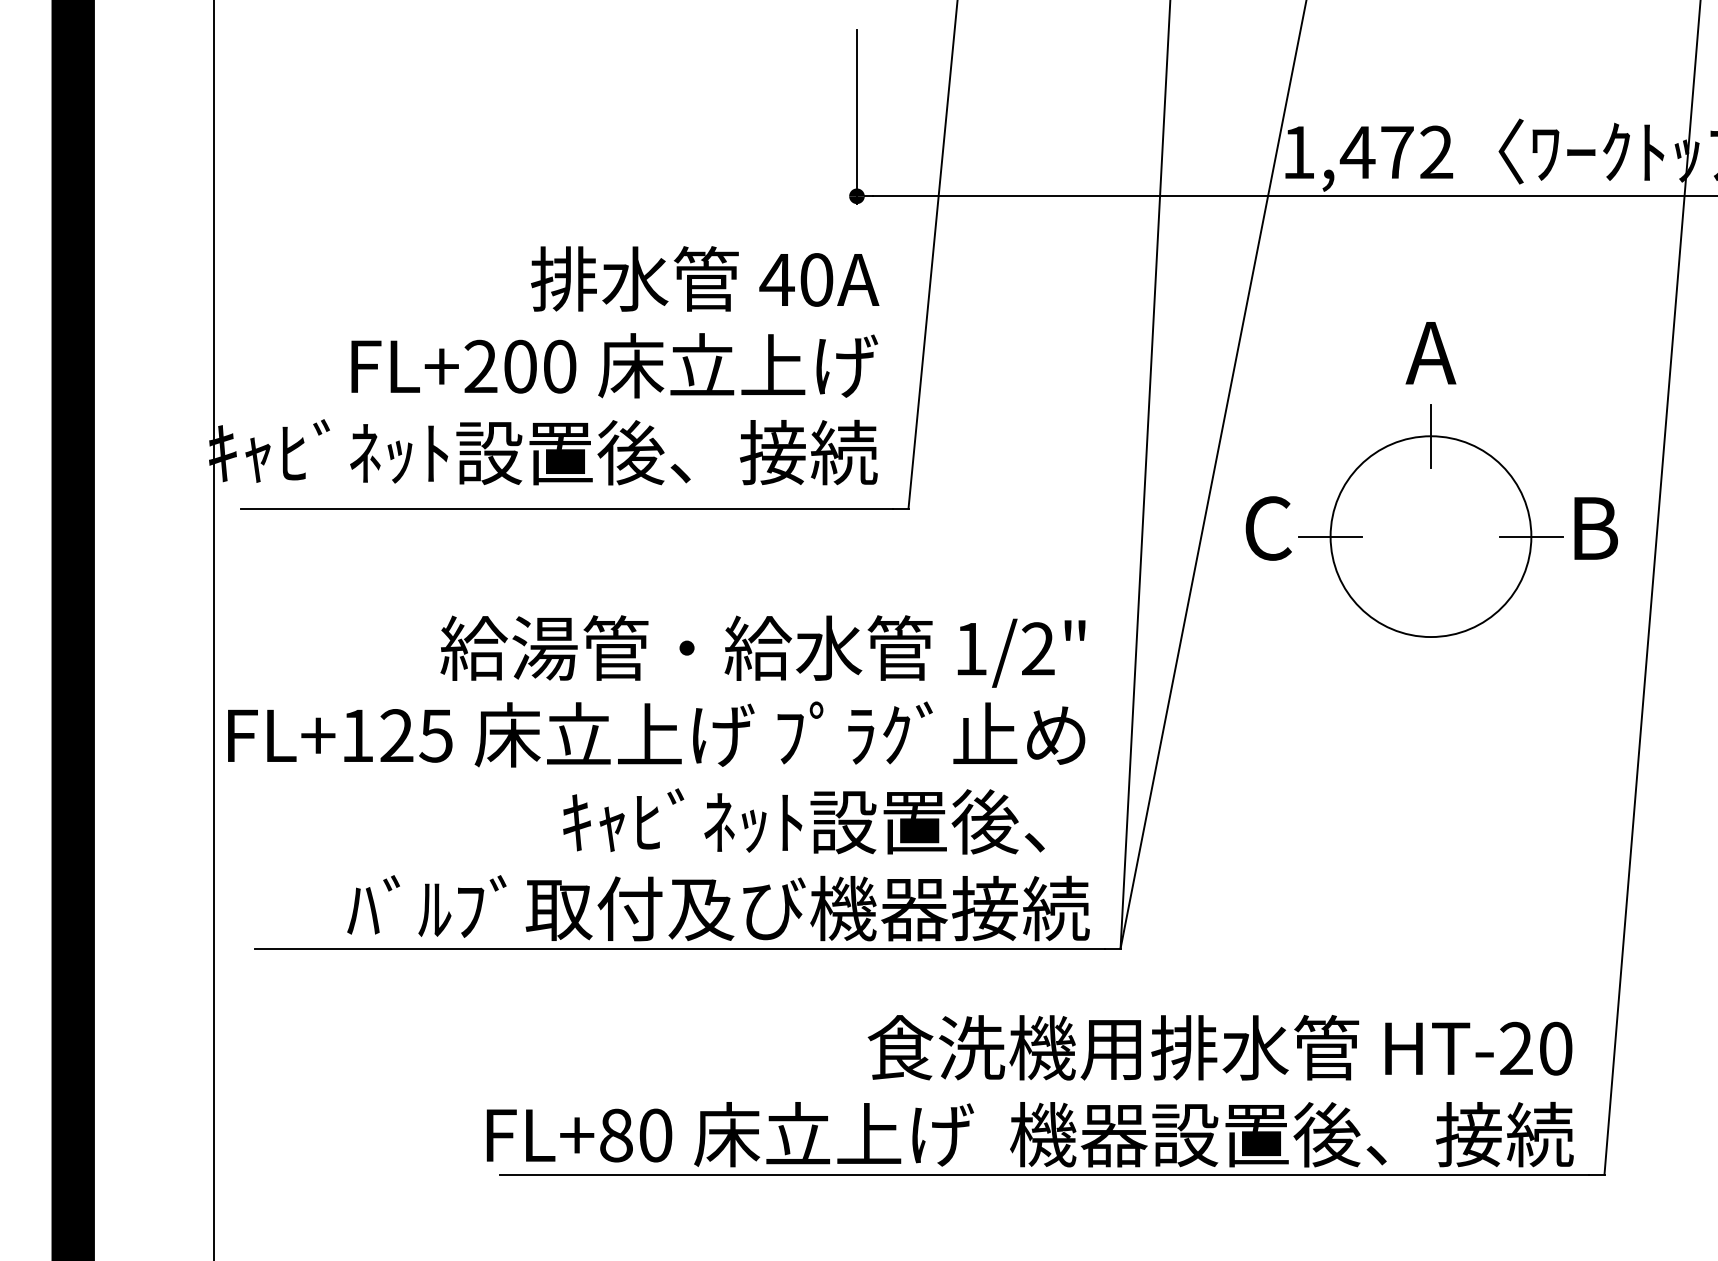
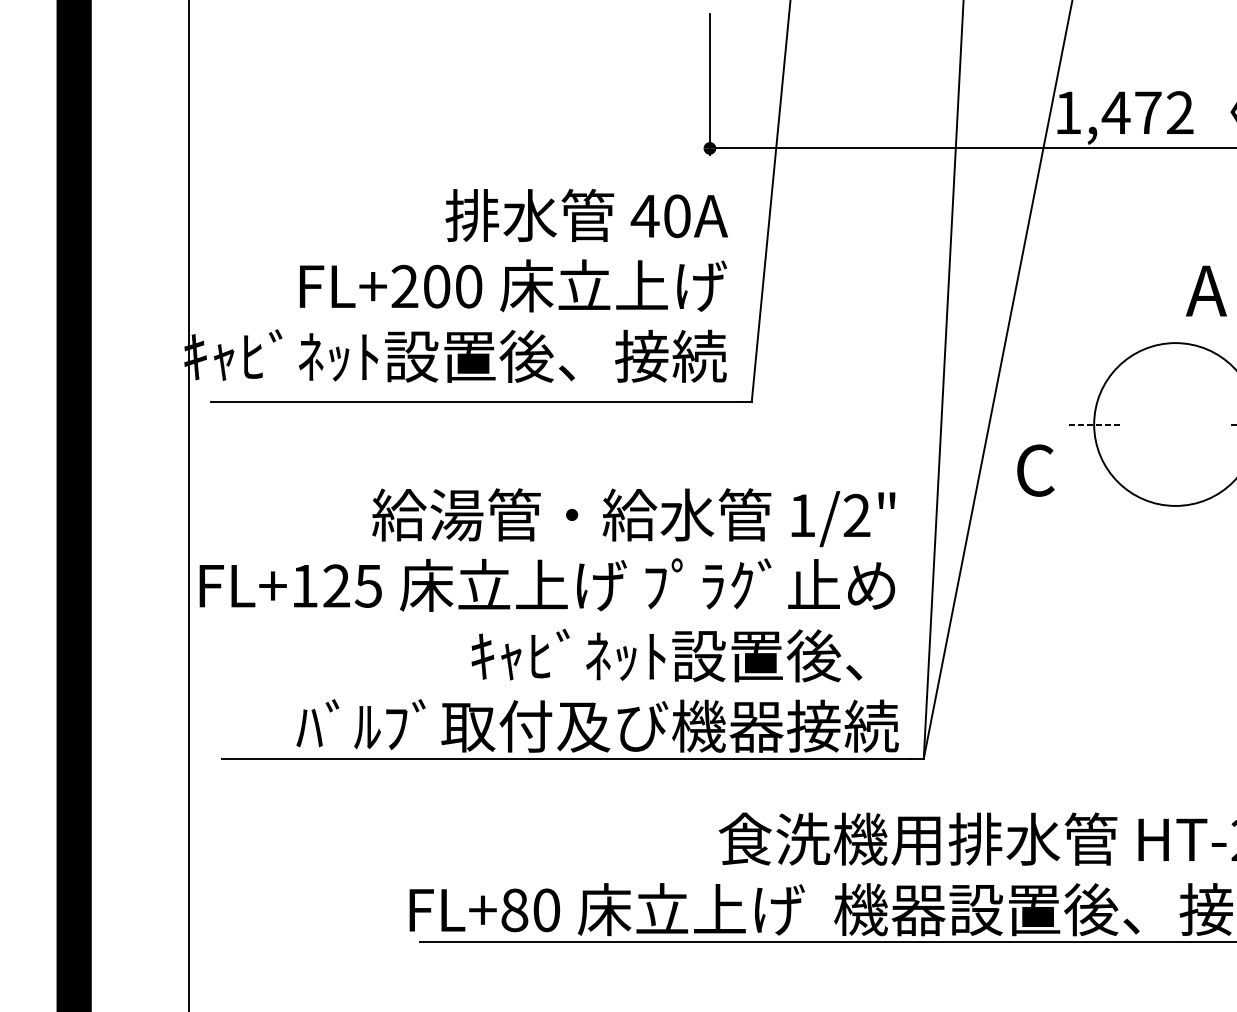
text: (1430, 353) -> (1206, 291), moved
line: (1430, 436) -> (1175, 343), removed
text: (1268, 528) -> (1035, 470), moved
line: (1330, 536) -> (1094, 424), solid -> dashed

